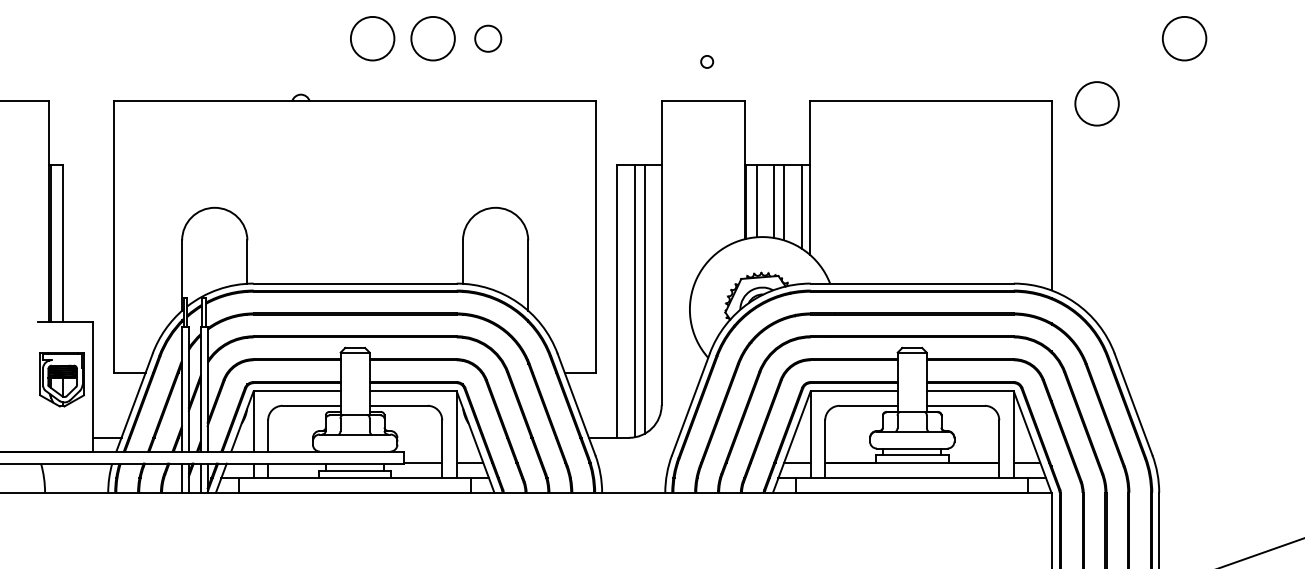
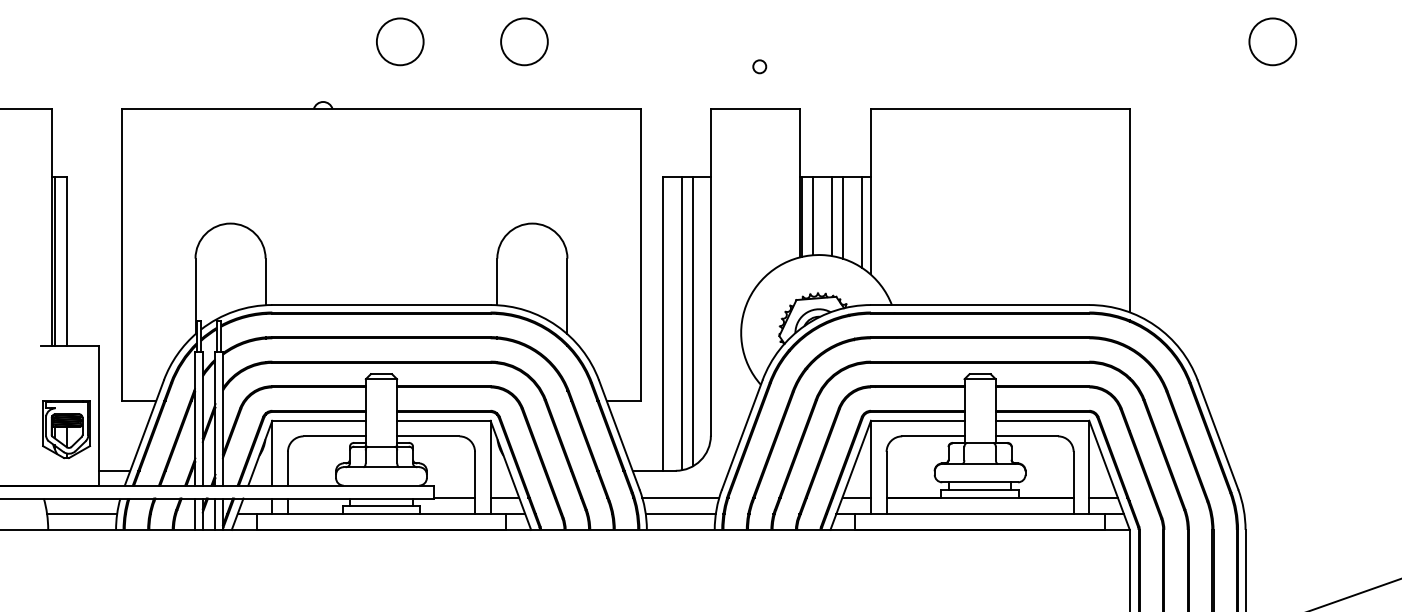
circle: (433, 38) -> (465, 41), removed
circle: (488, 38) -> (524, 41), size x1.67
circle: (1096, 103) -> (1178, 111), removed
part: (62, 379) -> (66, 429), moved
line: (633, 462) -> (680, 497), added
line: (76, 478) -> (82, 514), added
line: (633, 478) -> (680, 514), added

